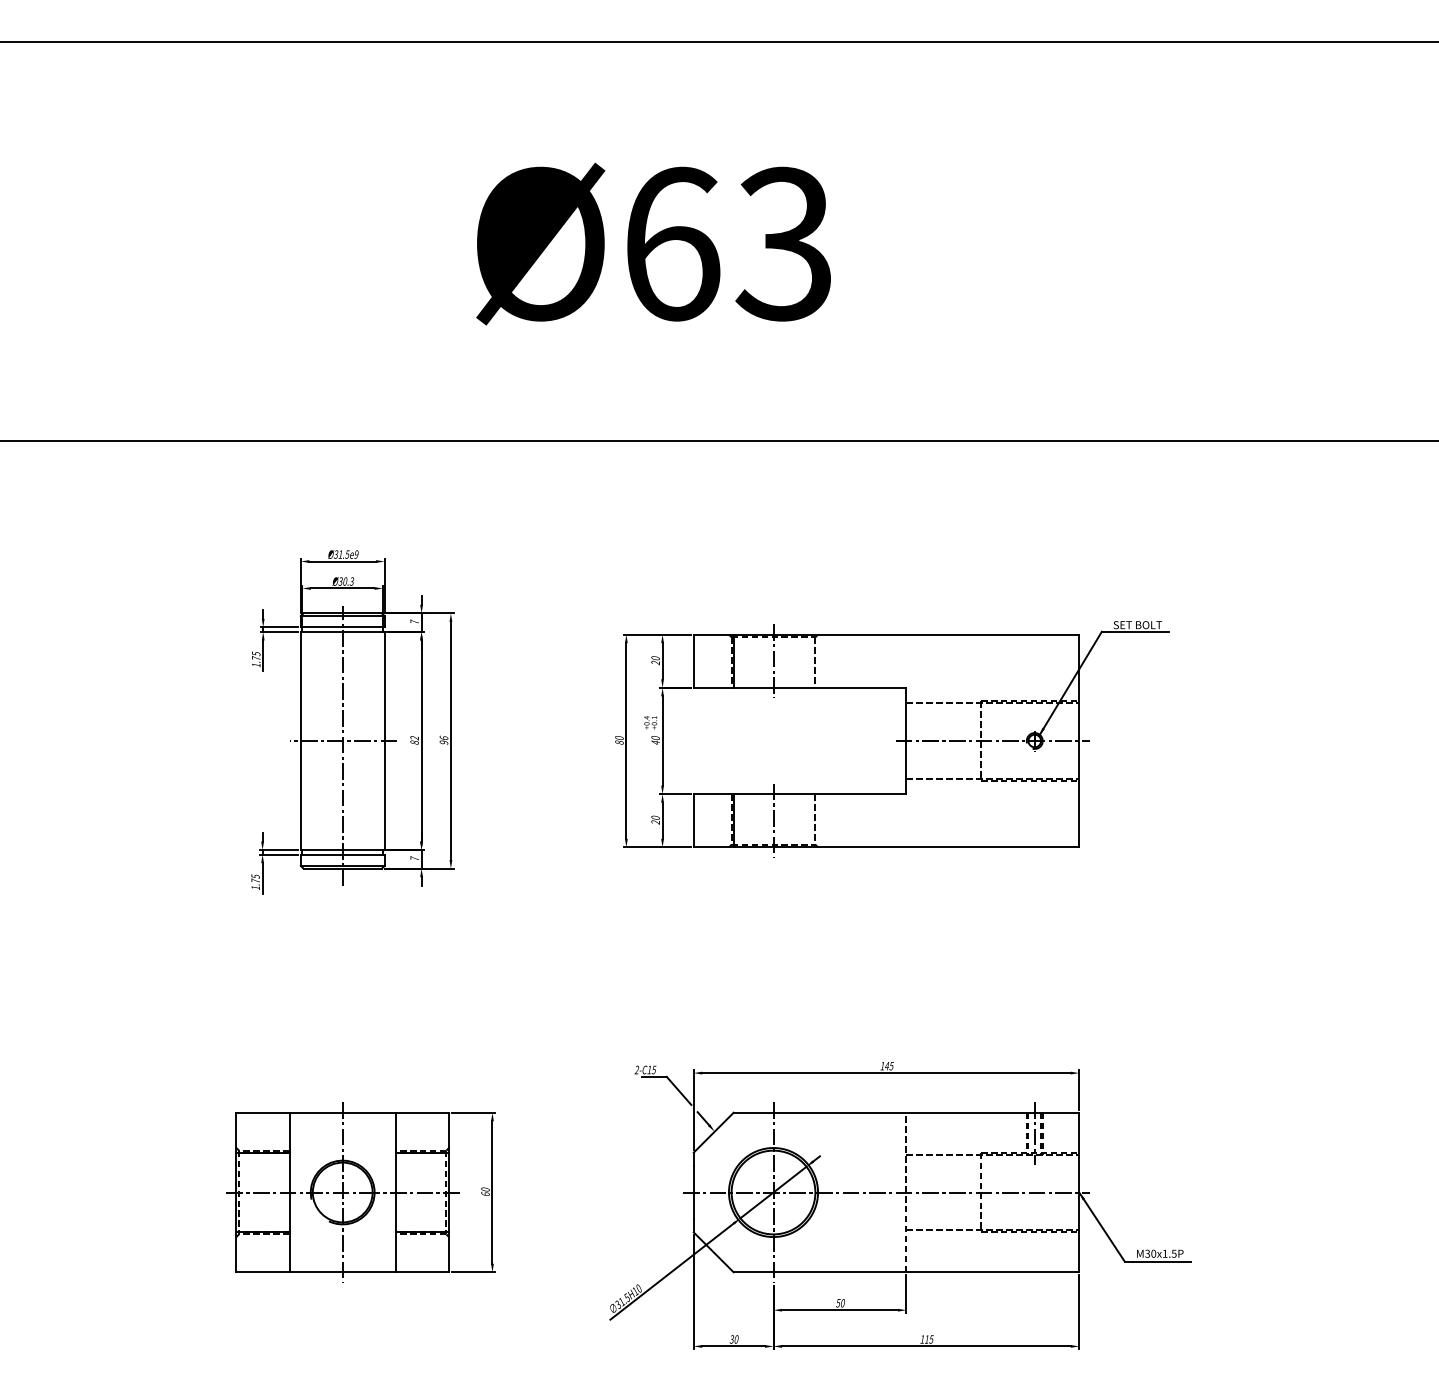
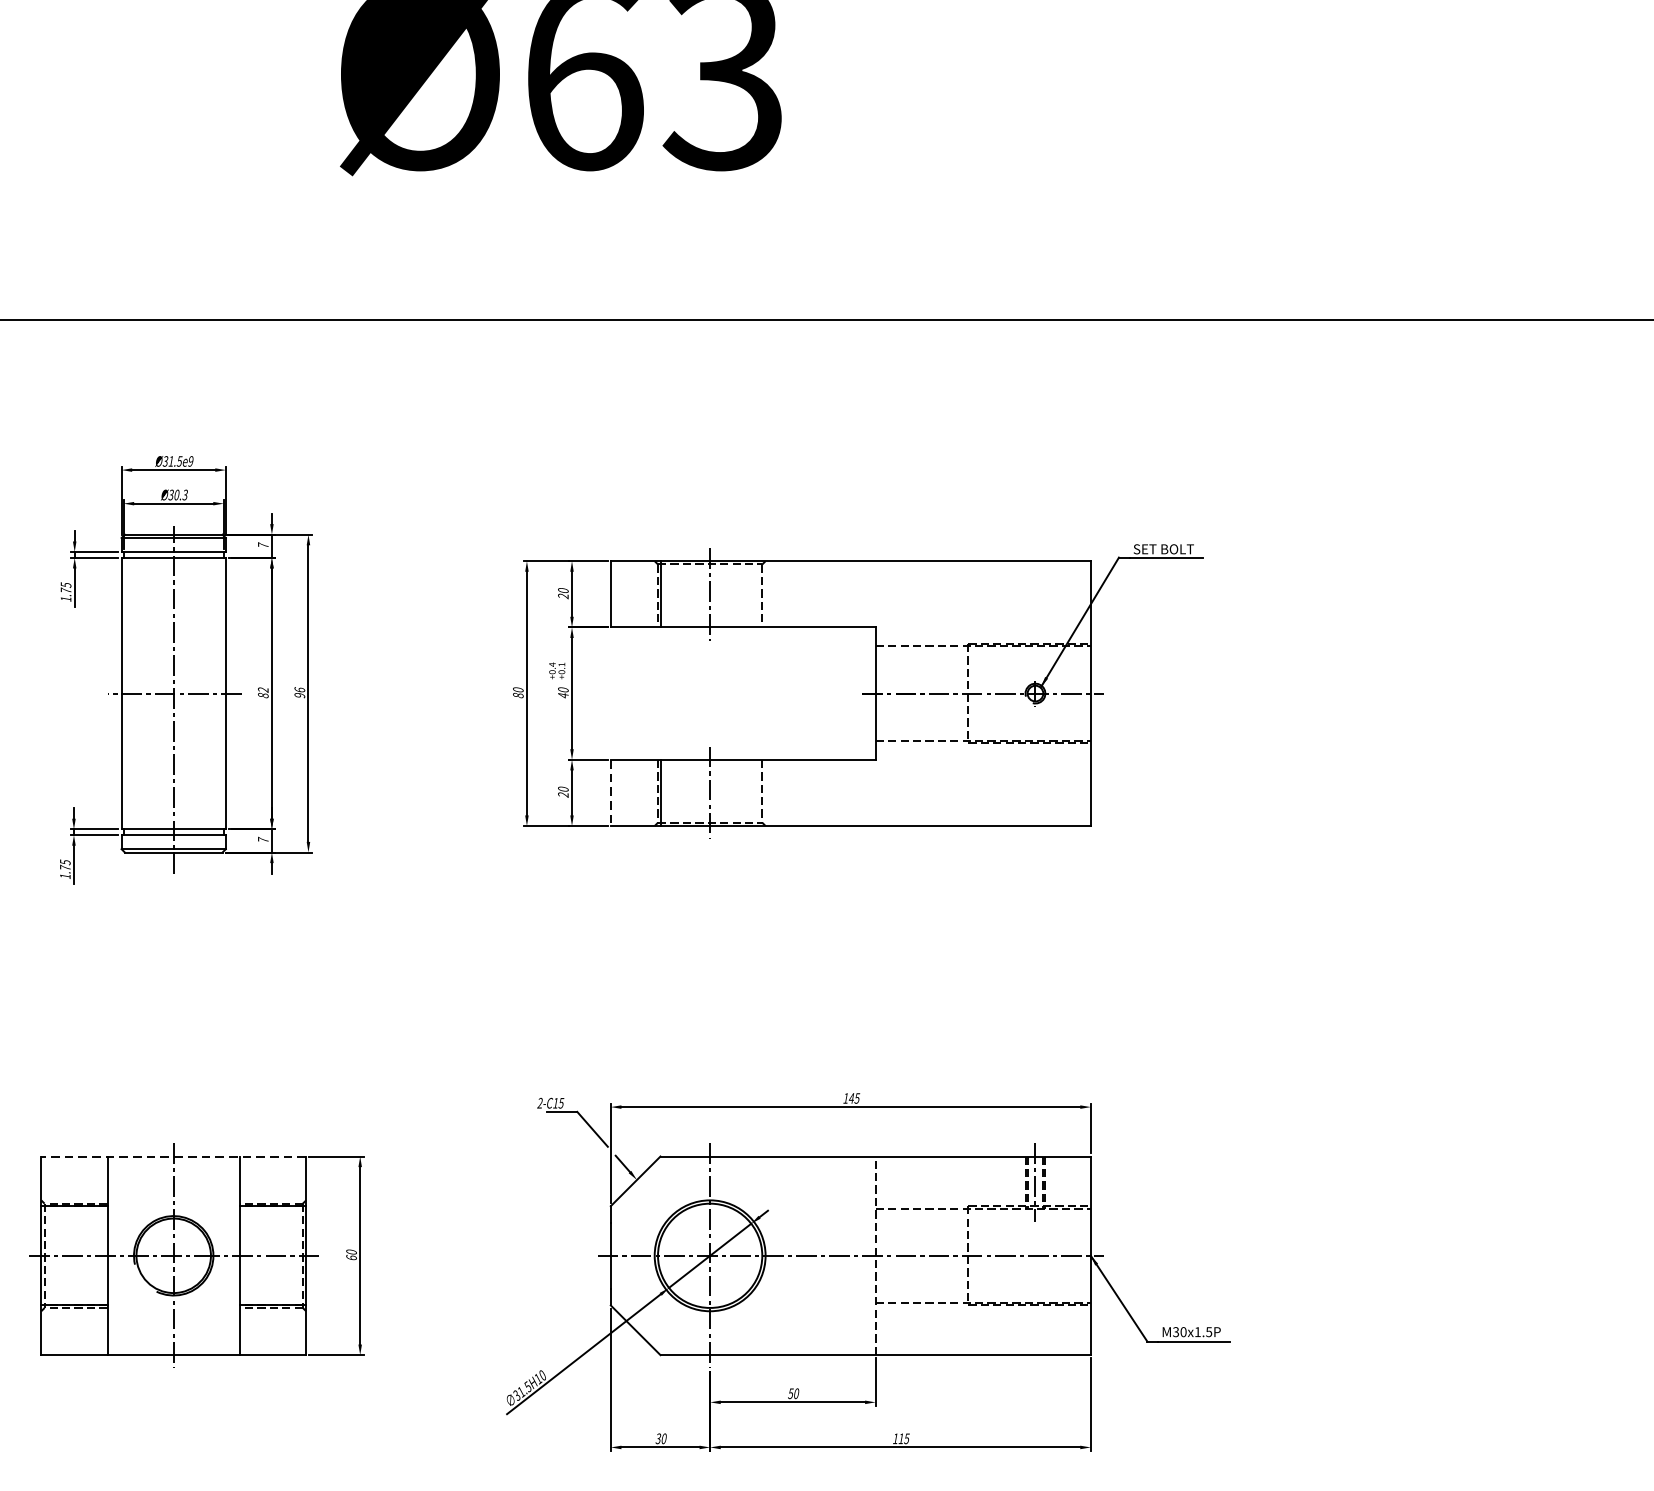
line: (693, 820) -> (610, 792), solid -> dashed
line: (342, 1112) -> (173, 1156), solid -> dashed

